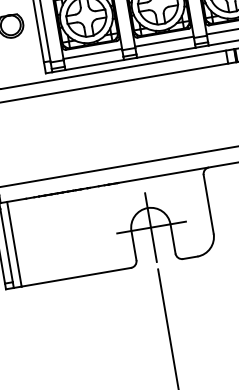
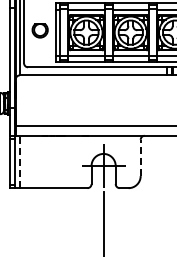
line: (208, 203) -> (140, 157), solid -> dashed
line: (13, 243) -> (19, 161), solid -> dashed

